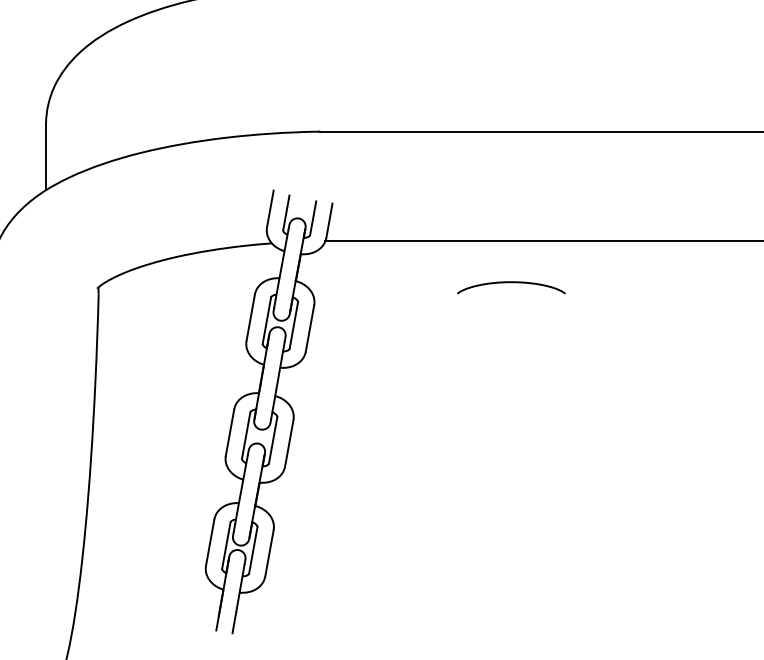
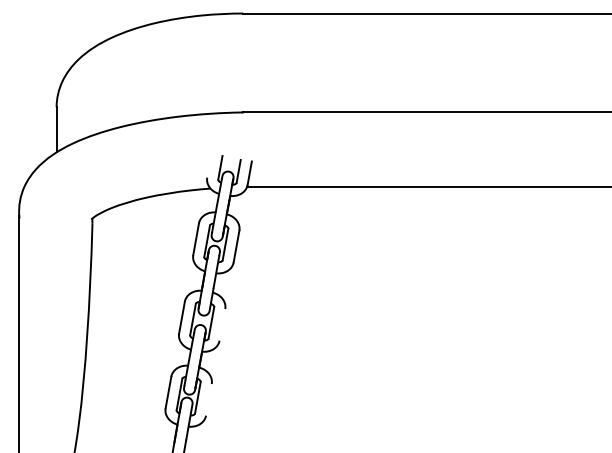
line: (270, 208) -> (209, 164), removed
curve: (510, 282) -> (373, 215), removed
line: (289, 442) -> (222, 324), removed
line: (268, 552) -> (208, 399), removed

